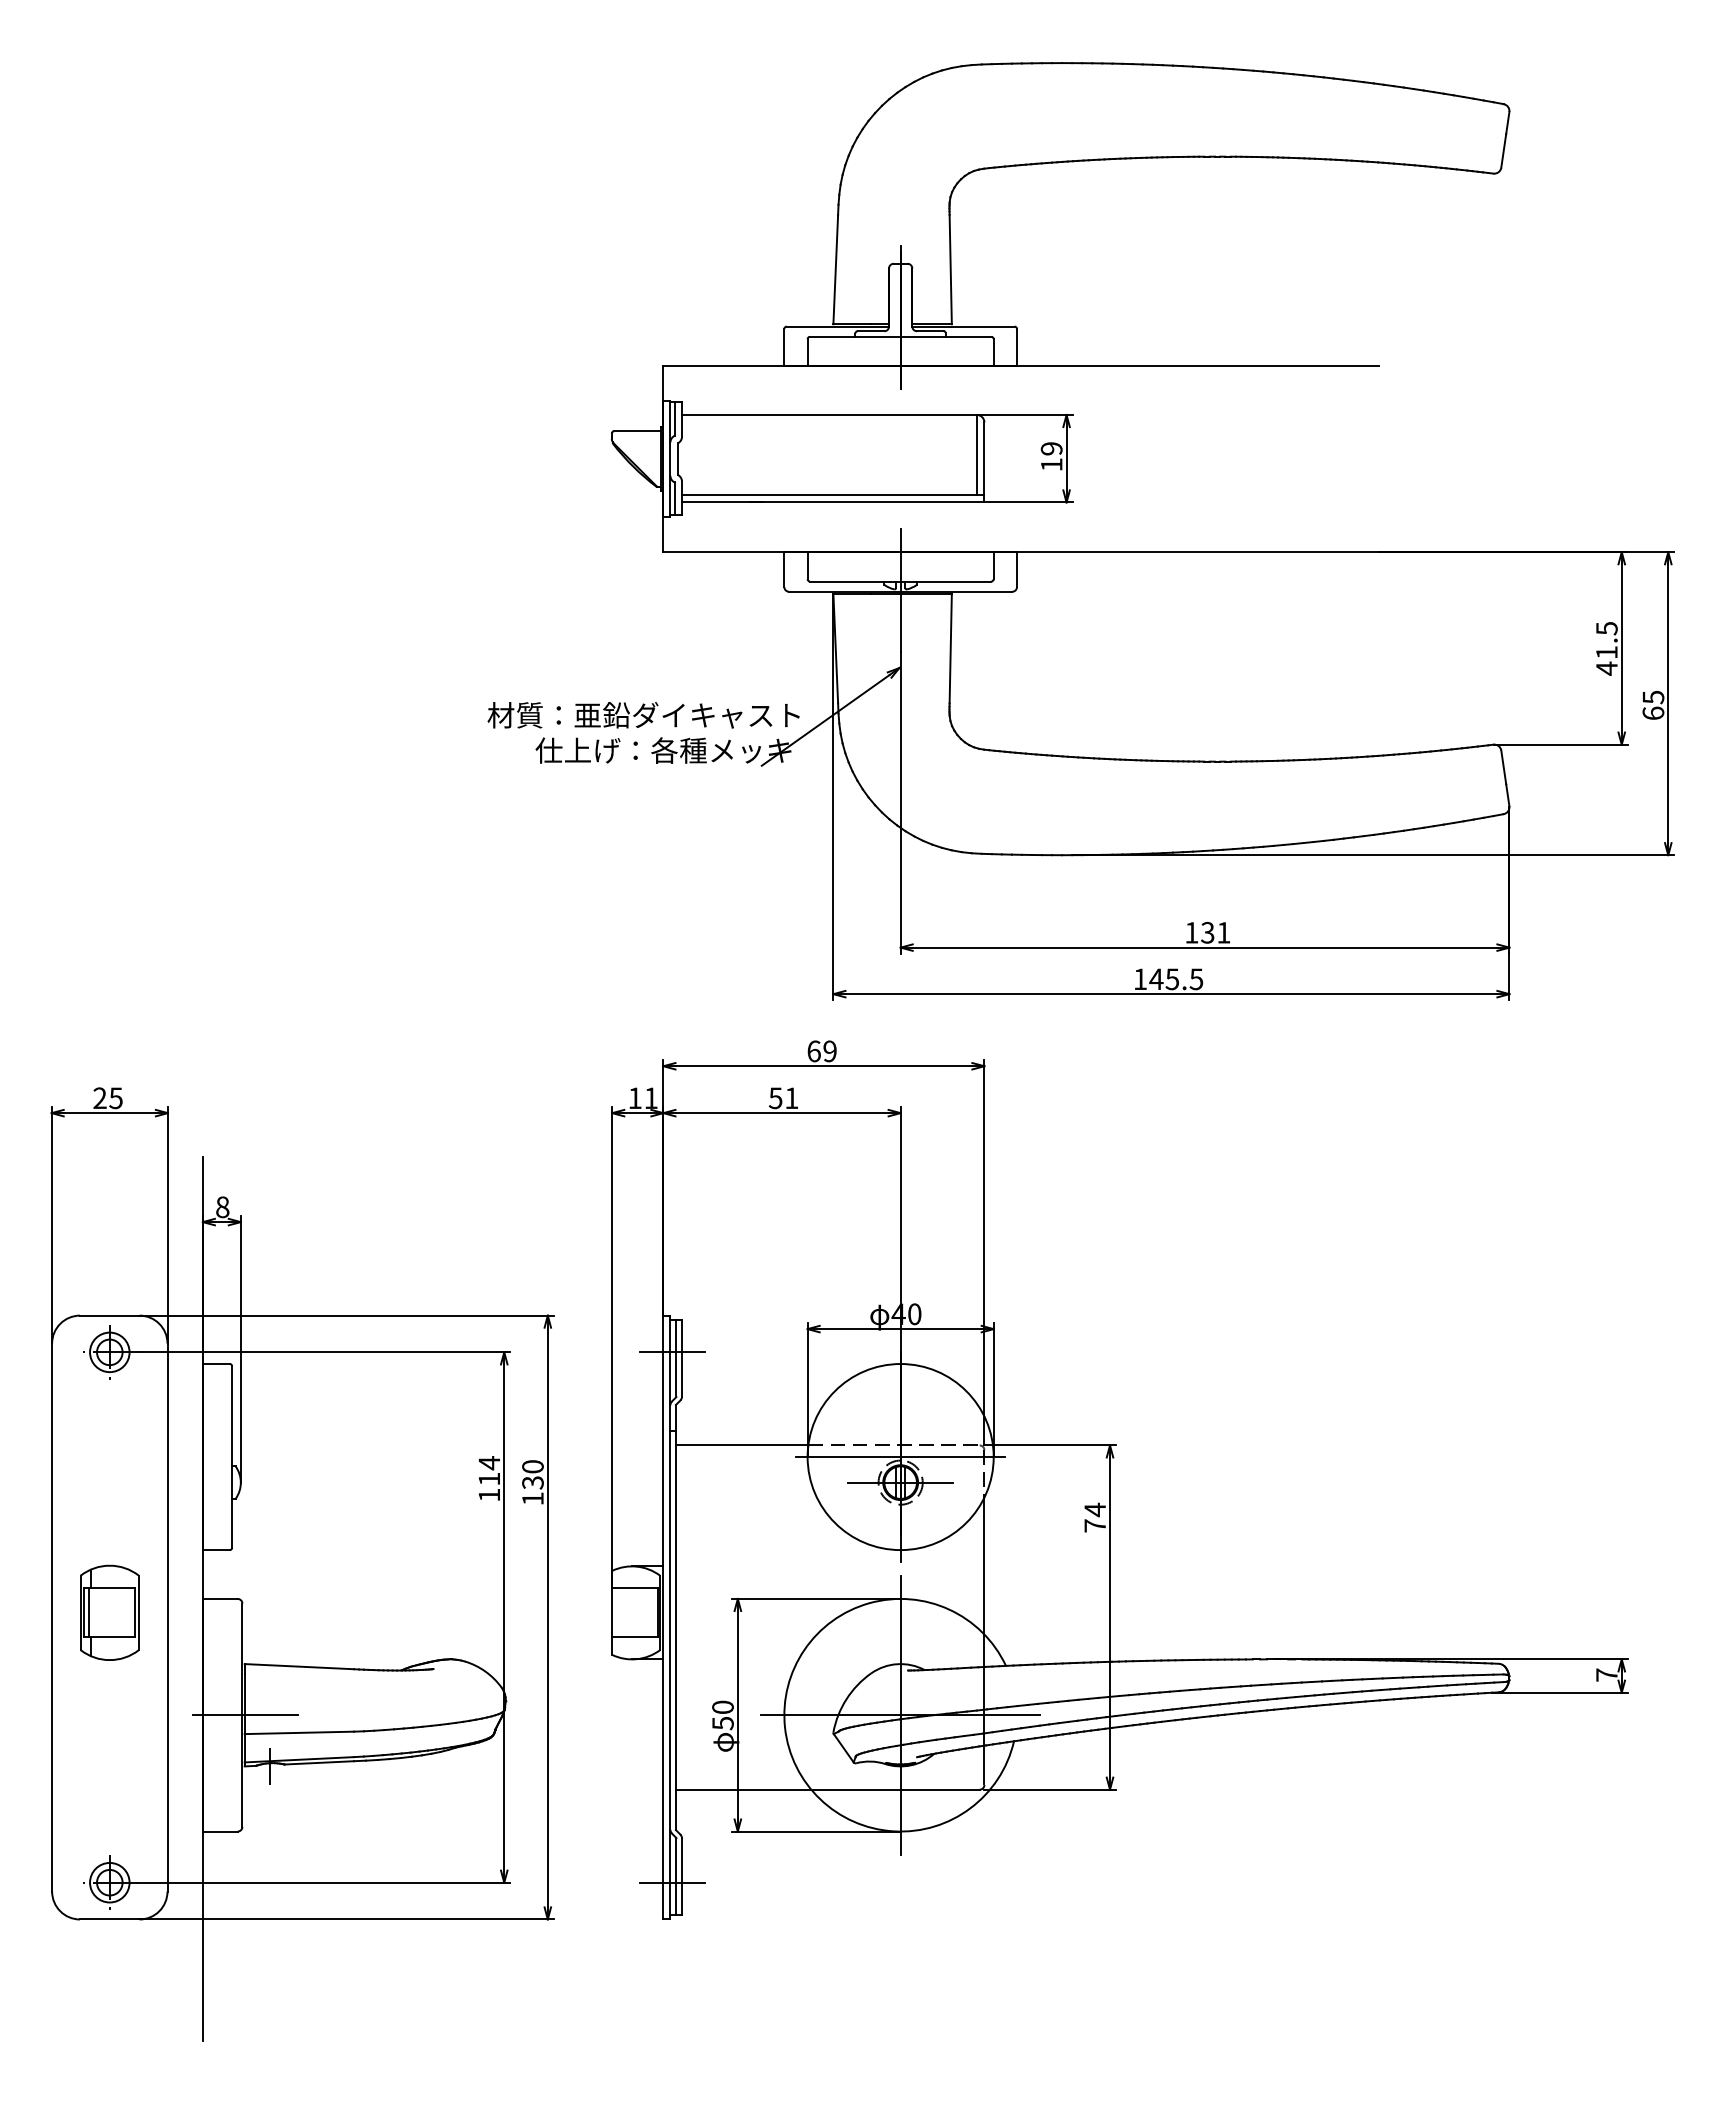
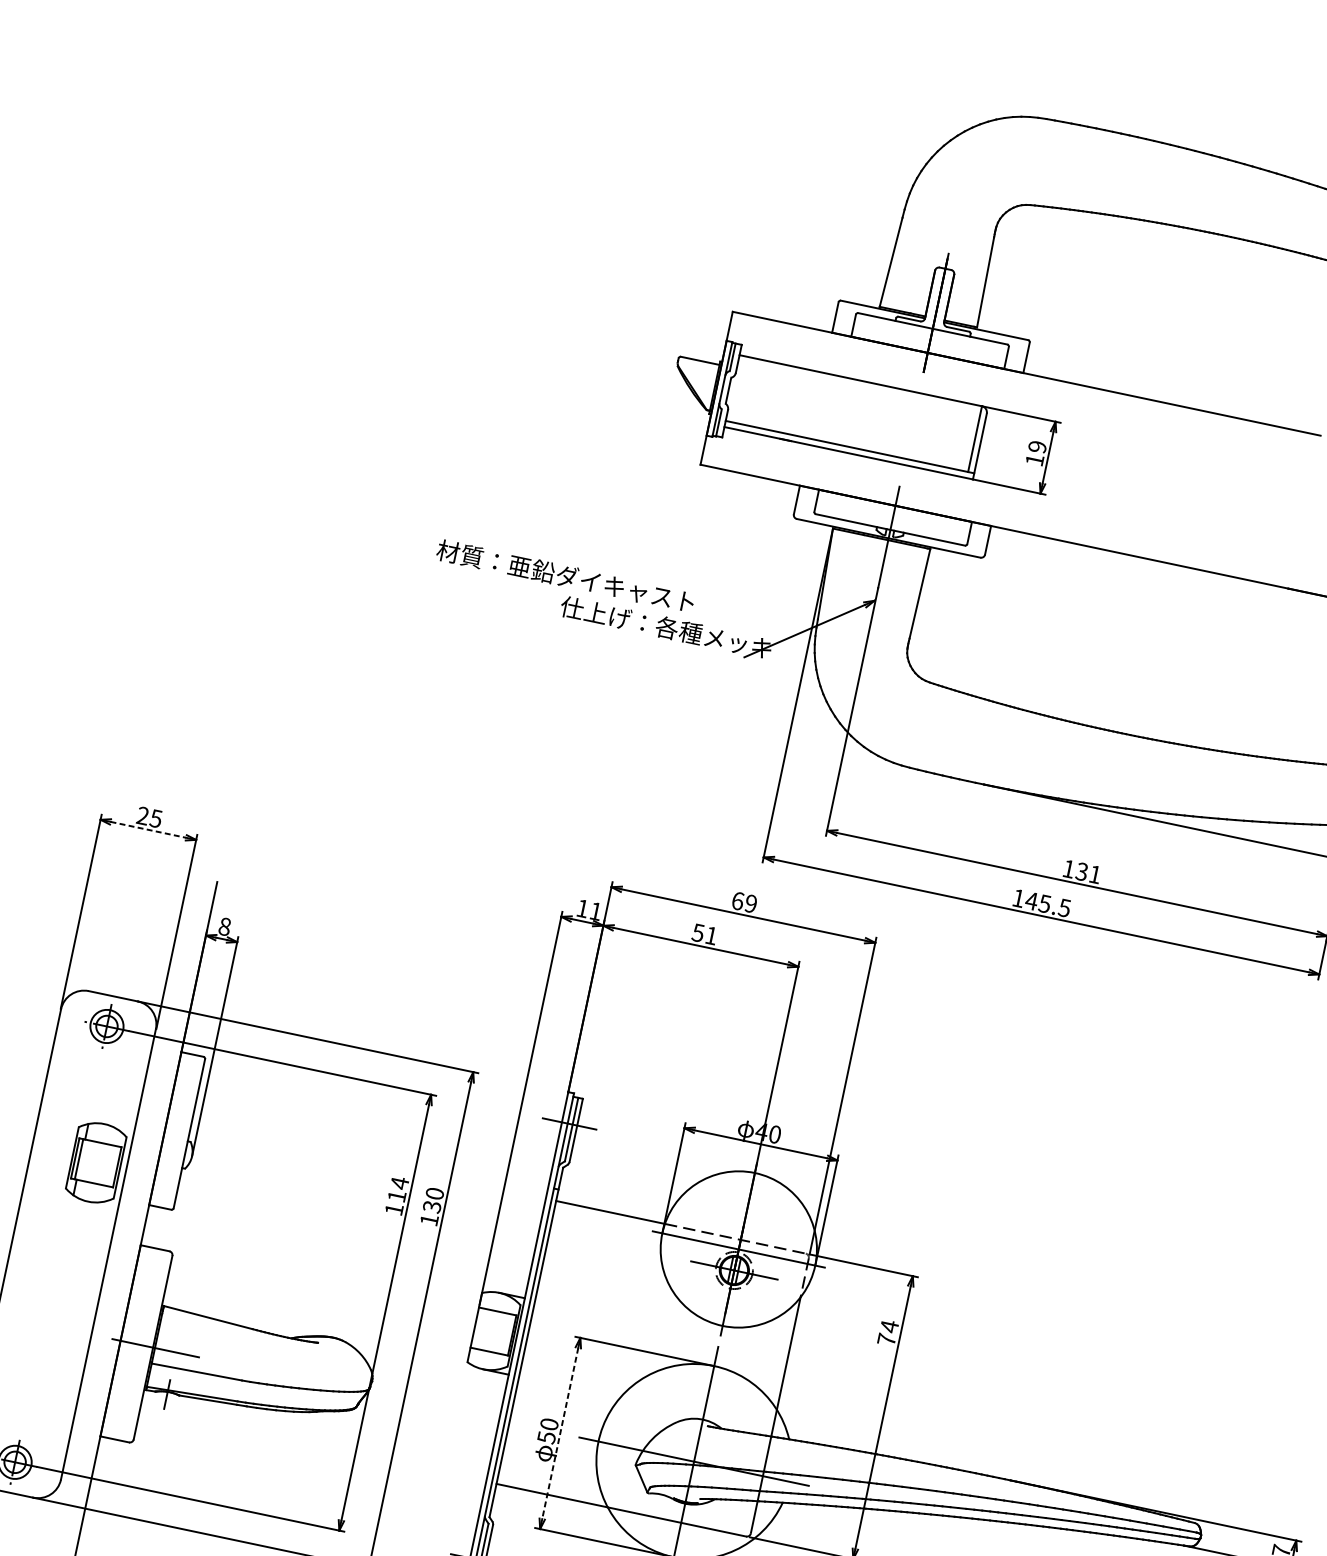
text: (643, 715) -> (565, 576), moved
line: (110, 1113) -> (148, 830), solid -> dashed
part: (109, 1612) -> (96, 1162), moved
line: (737, 1715) -> (559, 1433), solid -> dashed

